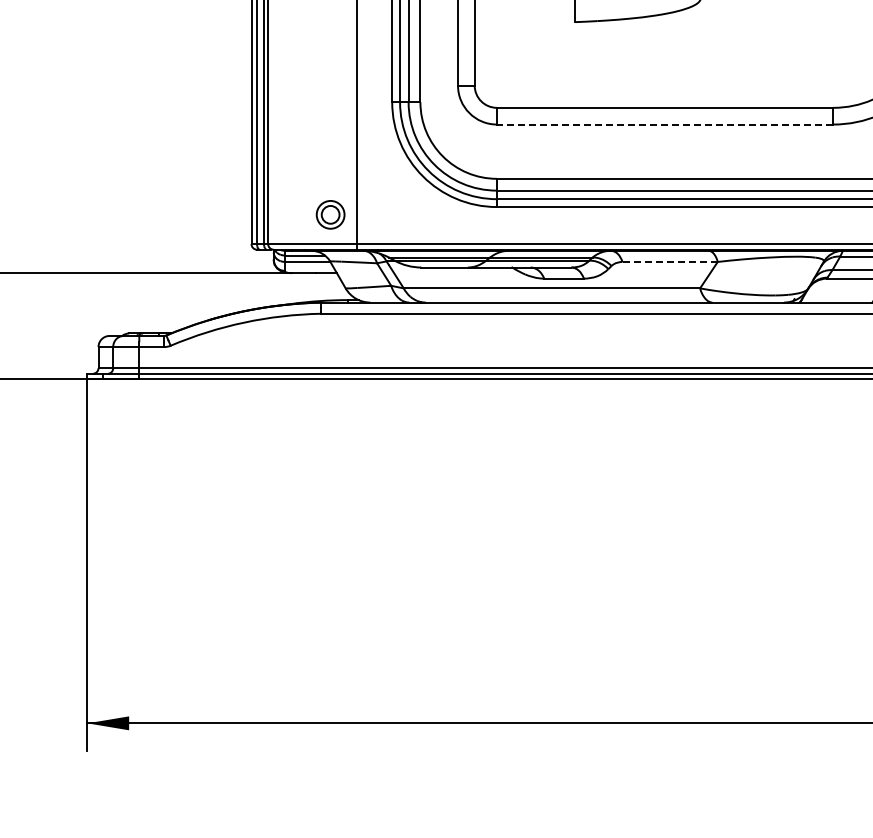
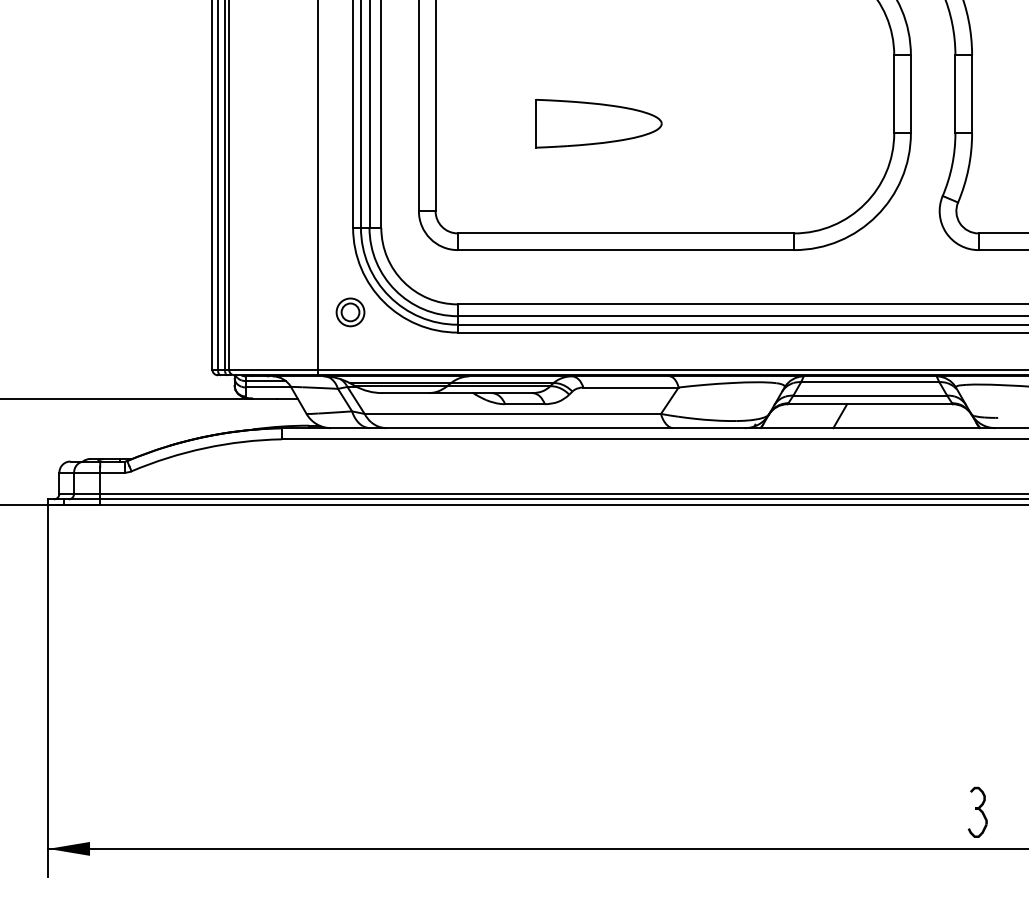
line: (664, 124) -> (625, 250), dashed -> solid
part: (330, 214) -> (350, 312), moved
line: (670, 261) -> (631, 387), dashed -> solid

